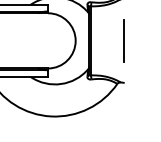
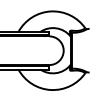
line: (123, 40) -> (88, 50), removed

